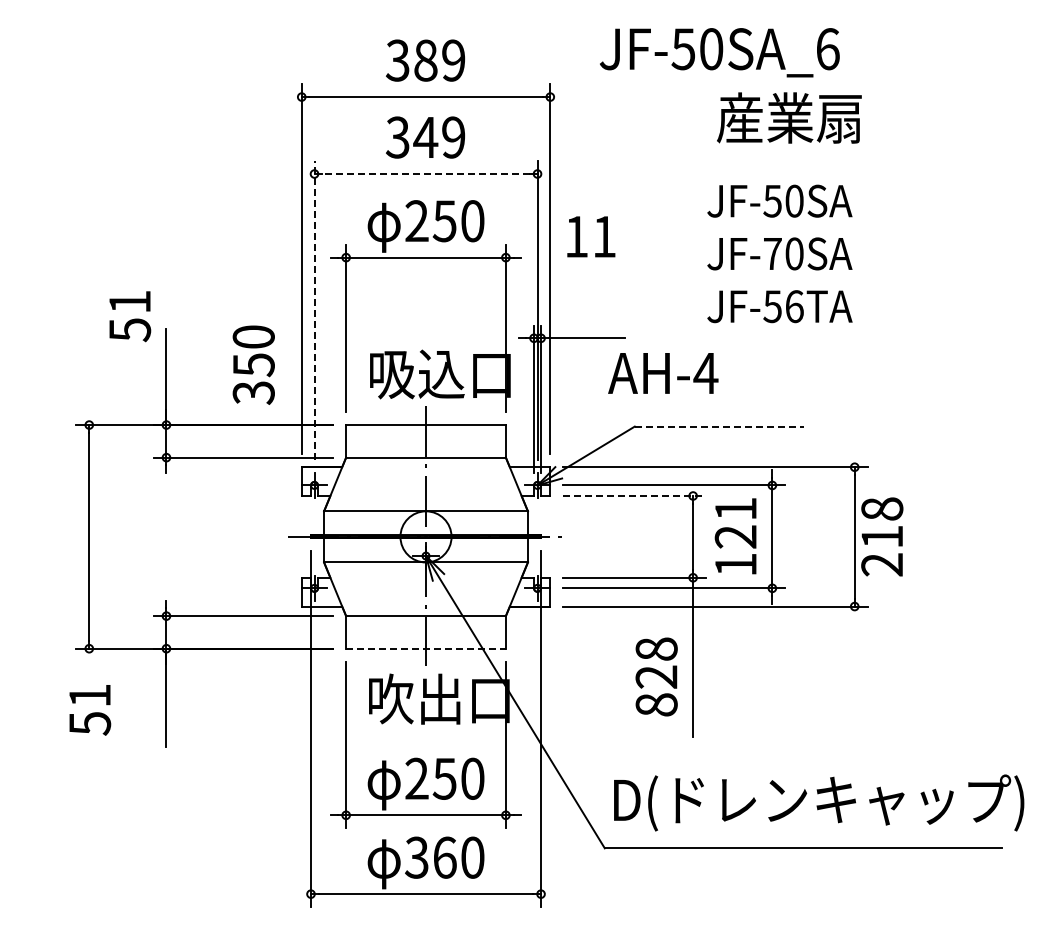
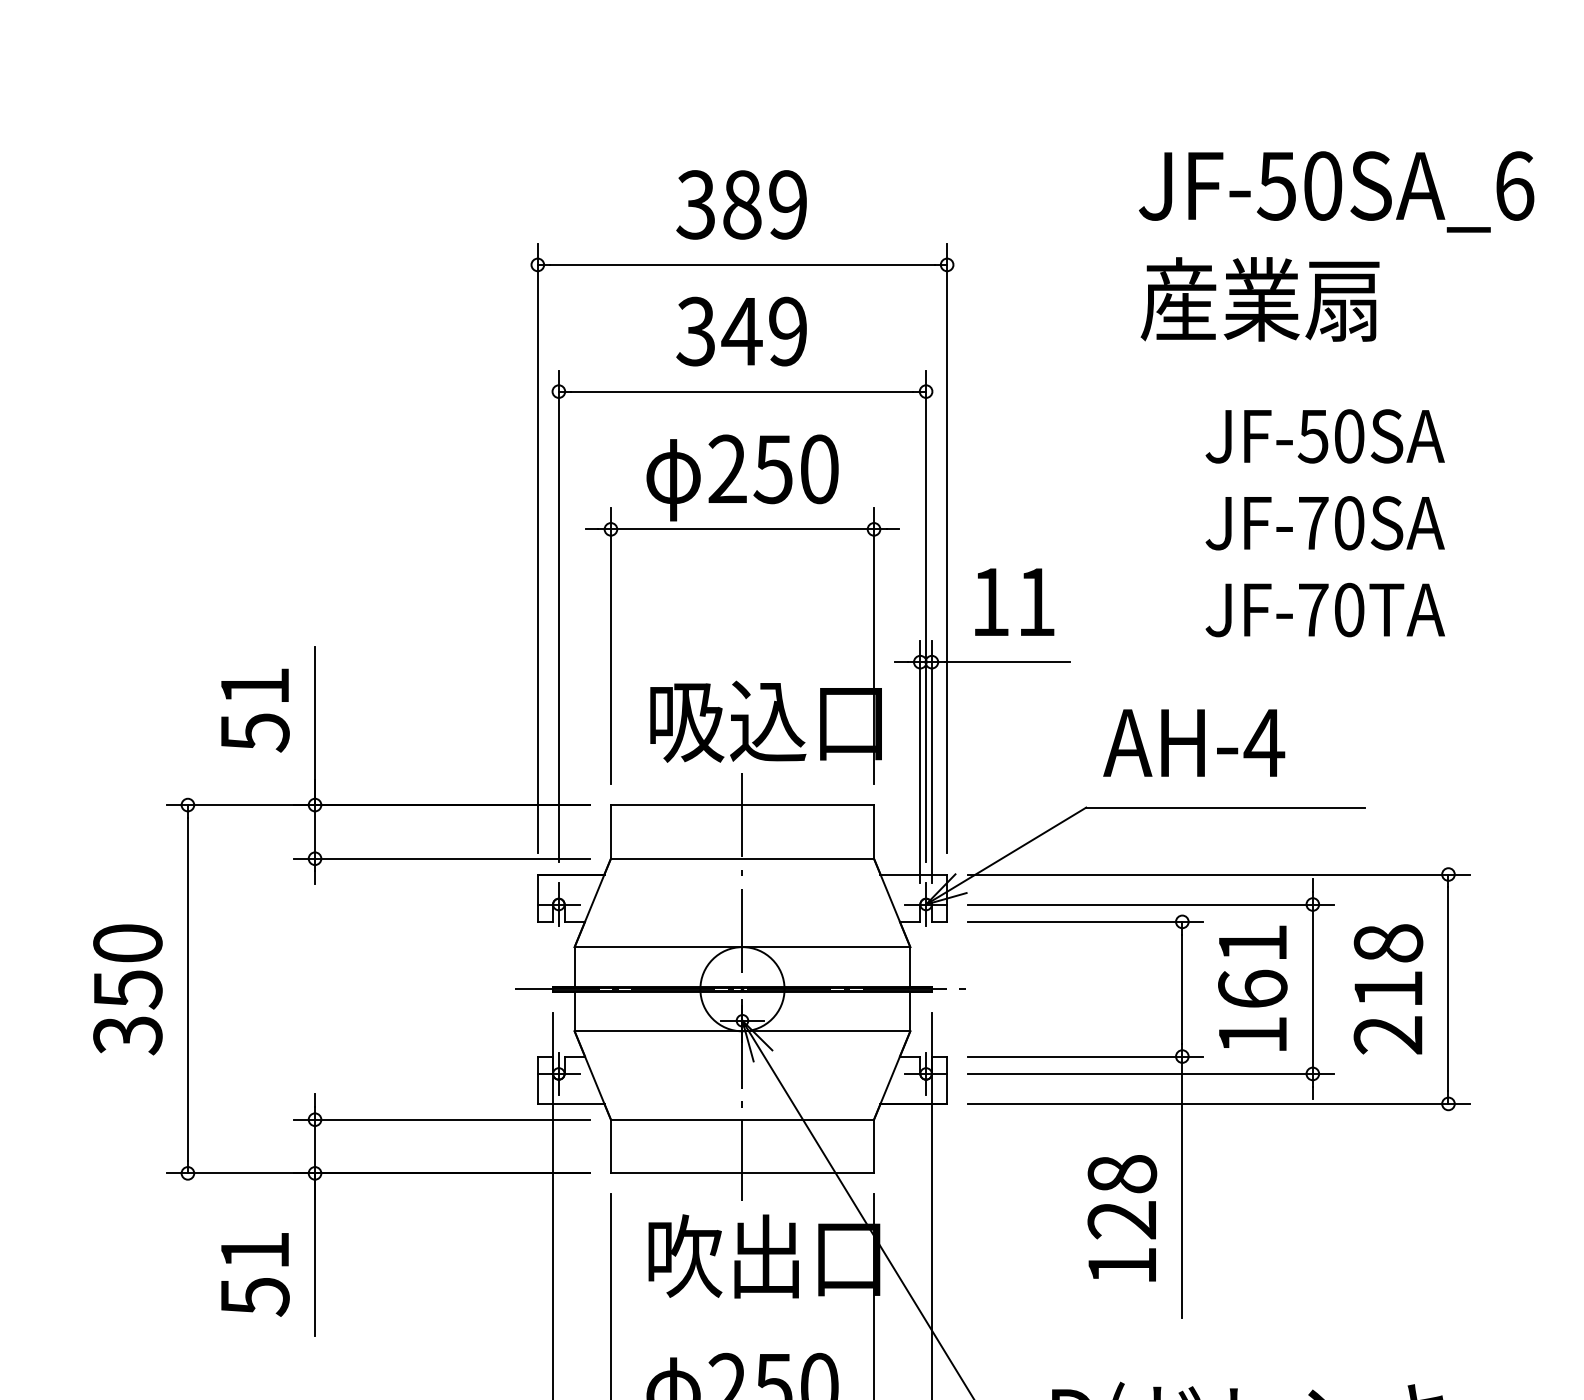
text: (719, 52) -> (1336, 191), moved
text: (789, 117) -> (1260, 298), moved
line: (426, 174) -> (743, 392), dashed -> solid
text: (591, 236) -> (1014, 601), moved
text: (783, 306) -> (1331, 609), JF-56TA -> JF-70TA
line: (314, 310) -> (558, 616), dashed -> solid
text: (130, 316) -> (255, 710), moved
text: (253, 364) -> (127, 988), moved
text: (663, 373) -> (1194, 743), moved
line: (719, 426) -> (1225, 807), dashed -> solid
line: (634, 496) -> (1085, 922), dashed -> solid
text: (735, 536) -> (1252, 988), 121 -> 161
text: (882, 536) -> (1388, 988), moved
line: (426, 648) -> (743, 1173), dashed -> solid
text: (656, 704) -> (1122, 1265), 828 -> 128
text: (90, 710) -> (255, 1275), moved

